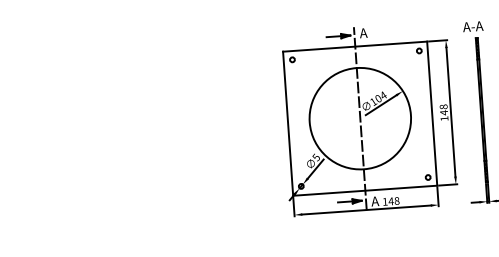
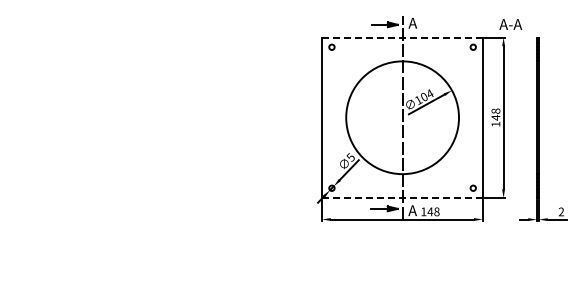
text: (472, 26) -> (510, 24), moved
line: (354, 46) -> (401, 37), solid -> dashed
line: (364, 191) -> (401, 198), solid -> dashed

